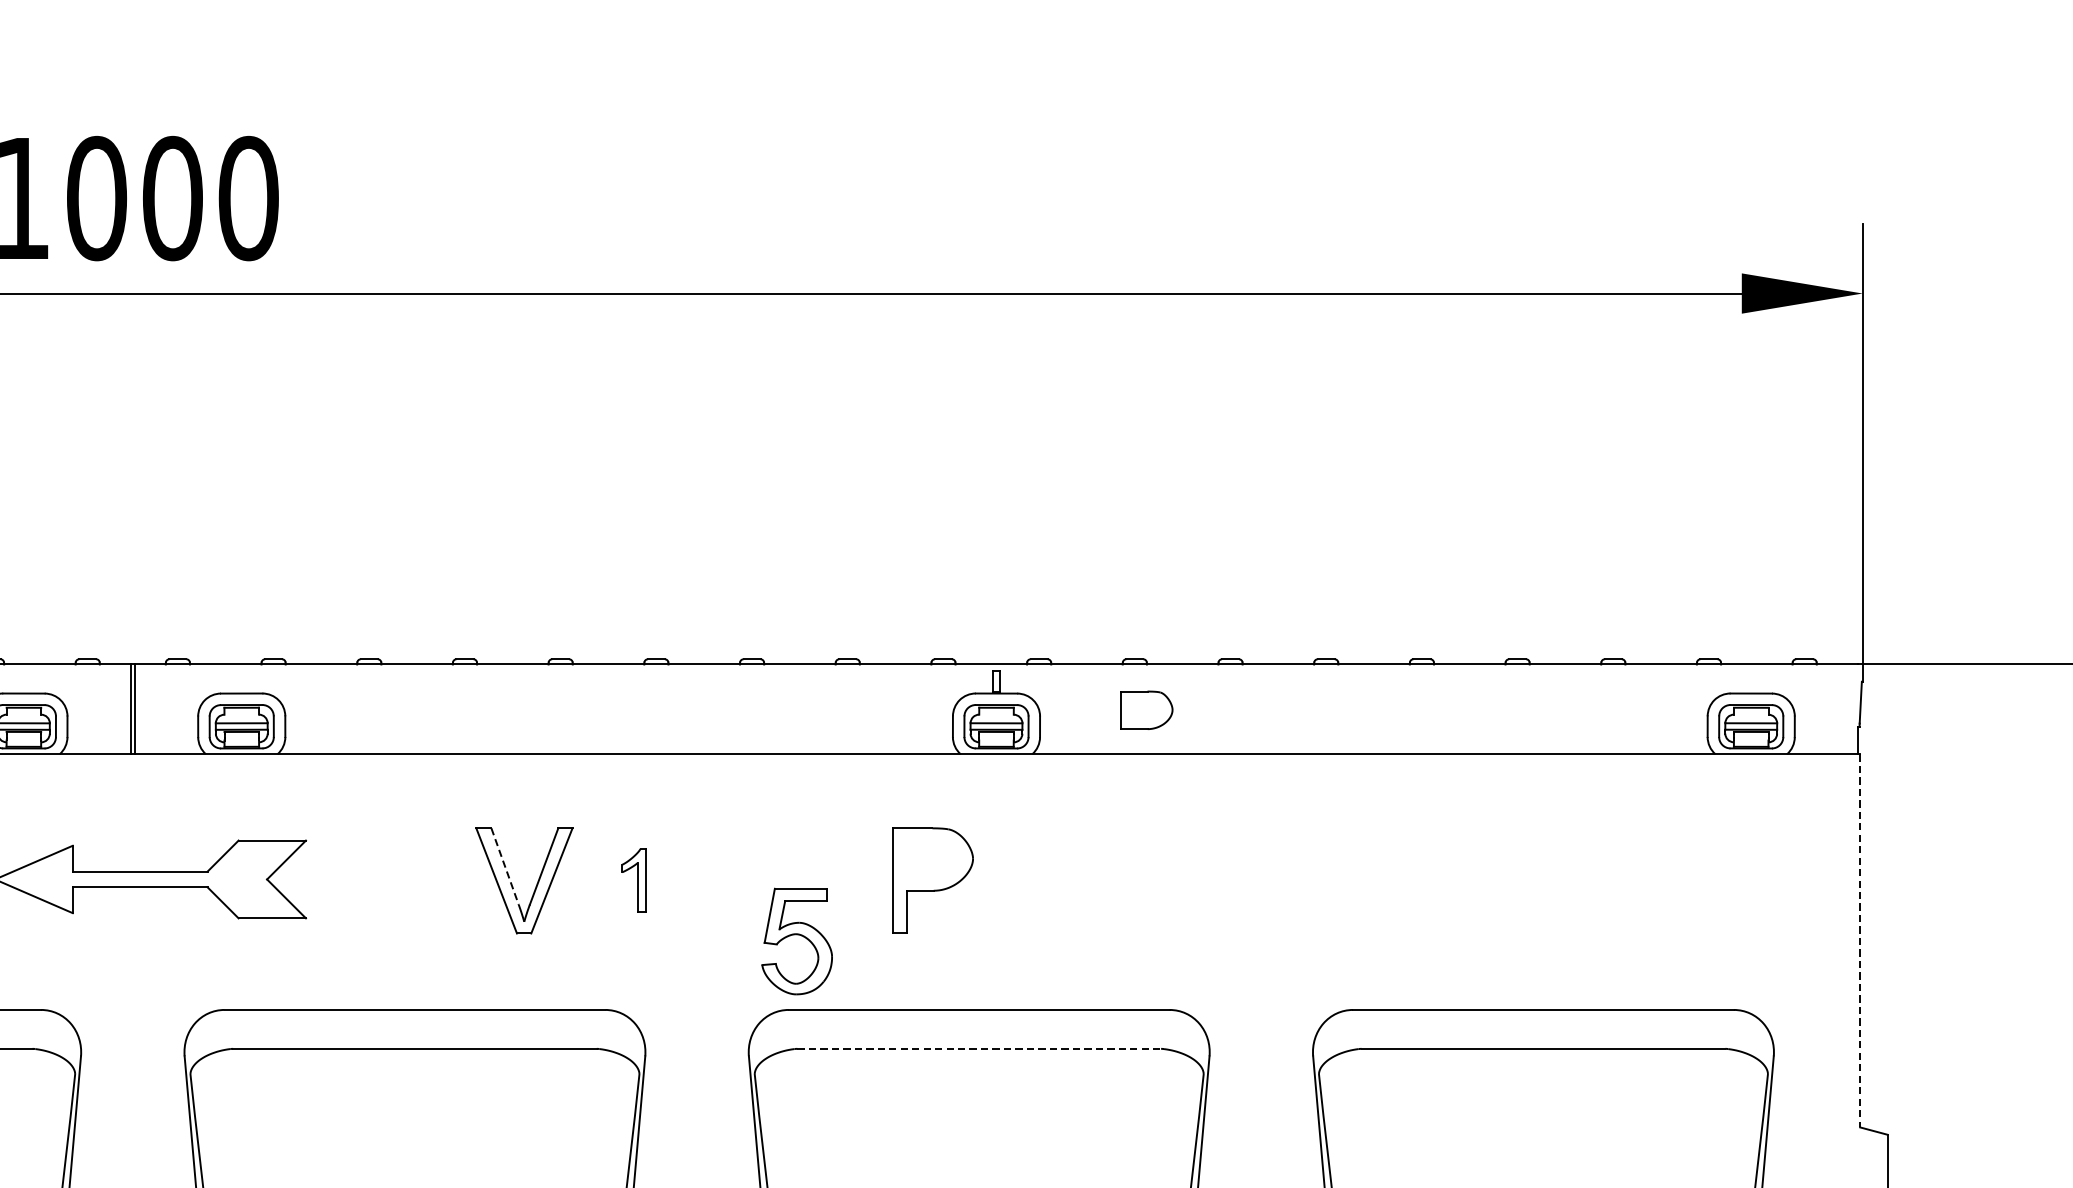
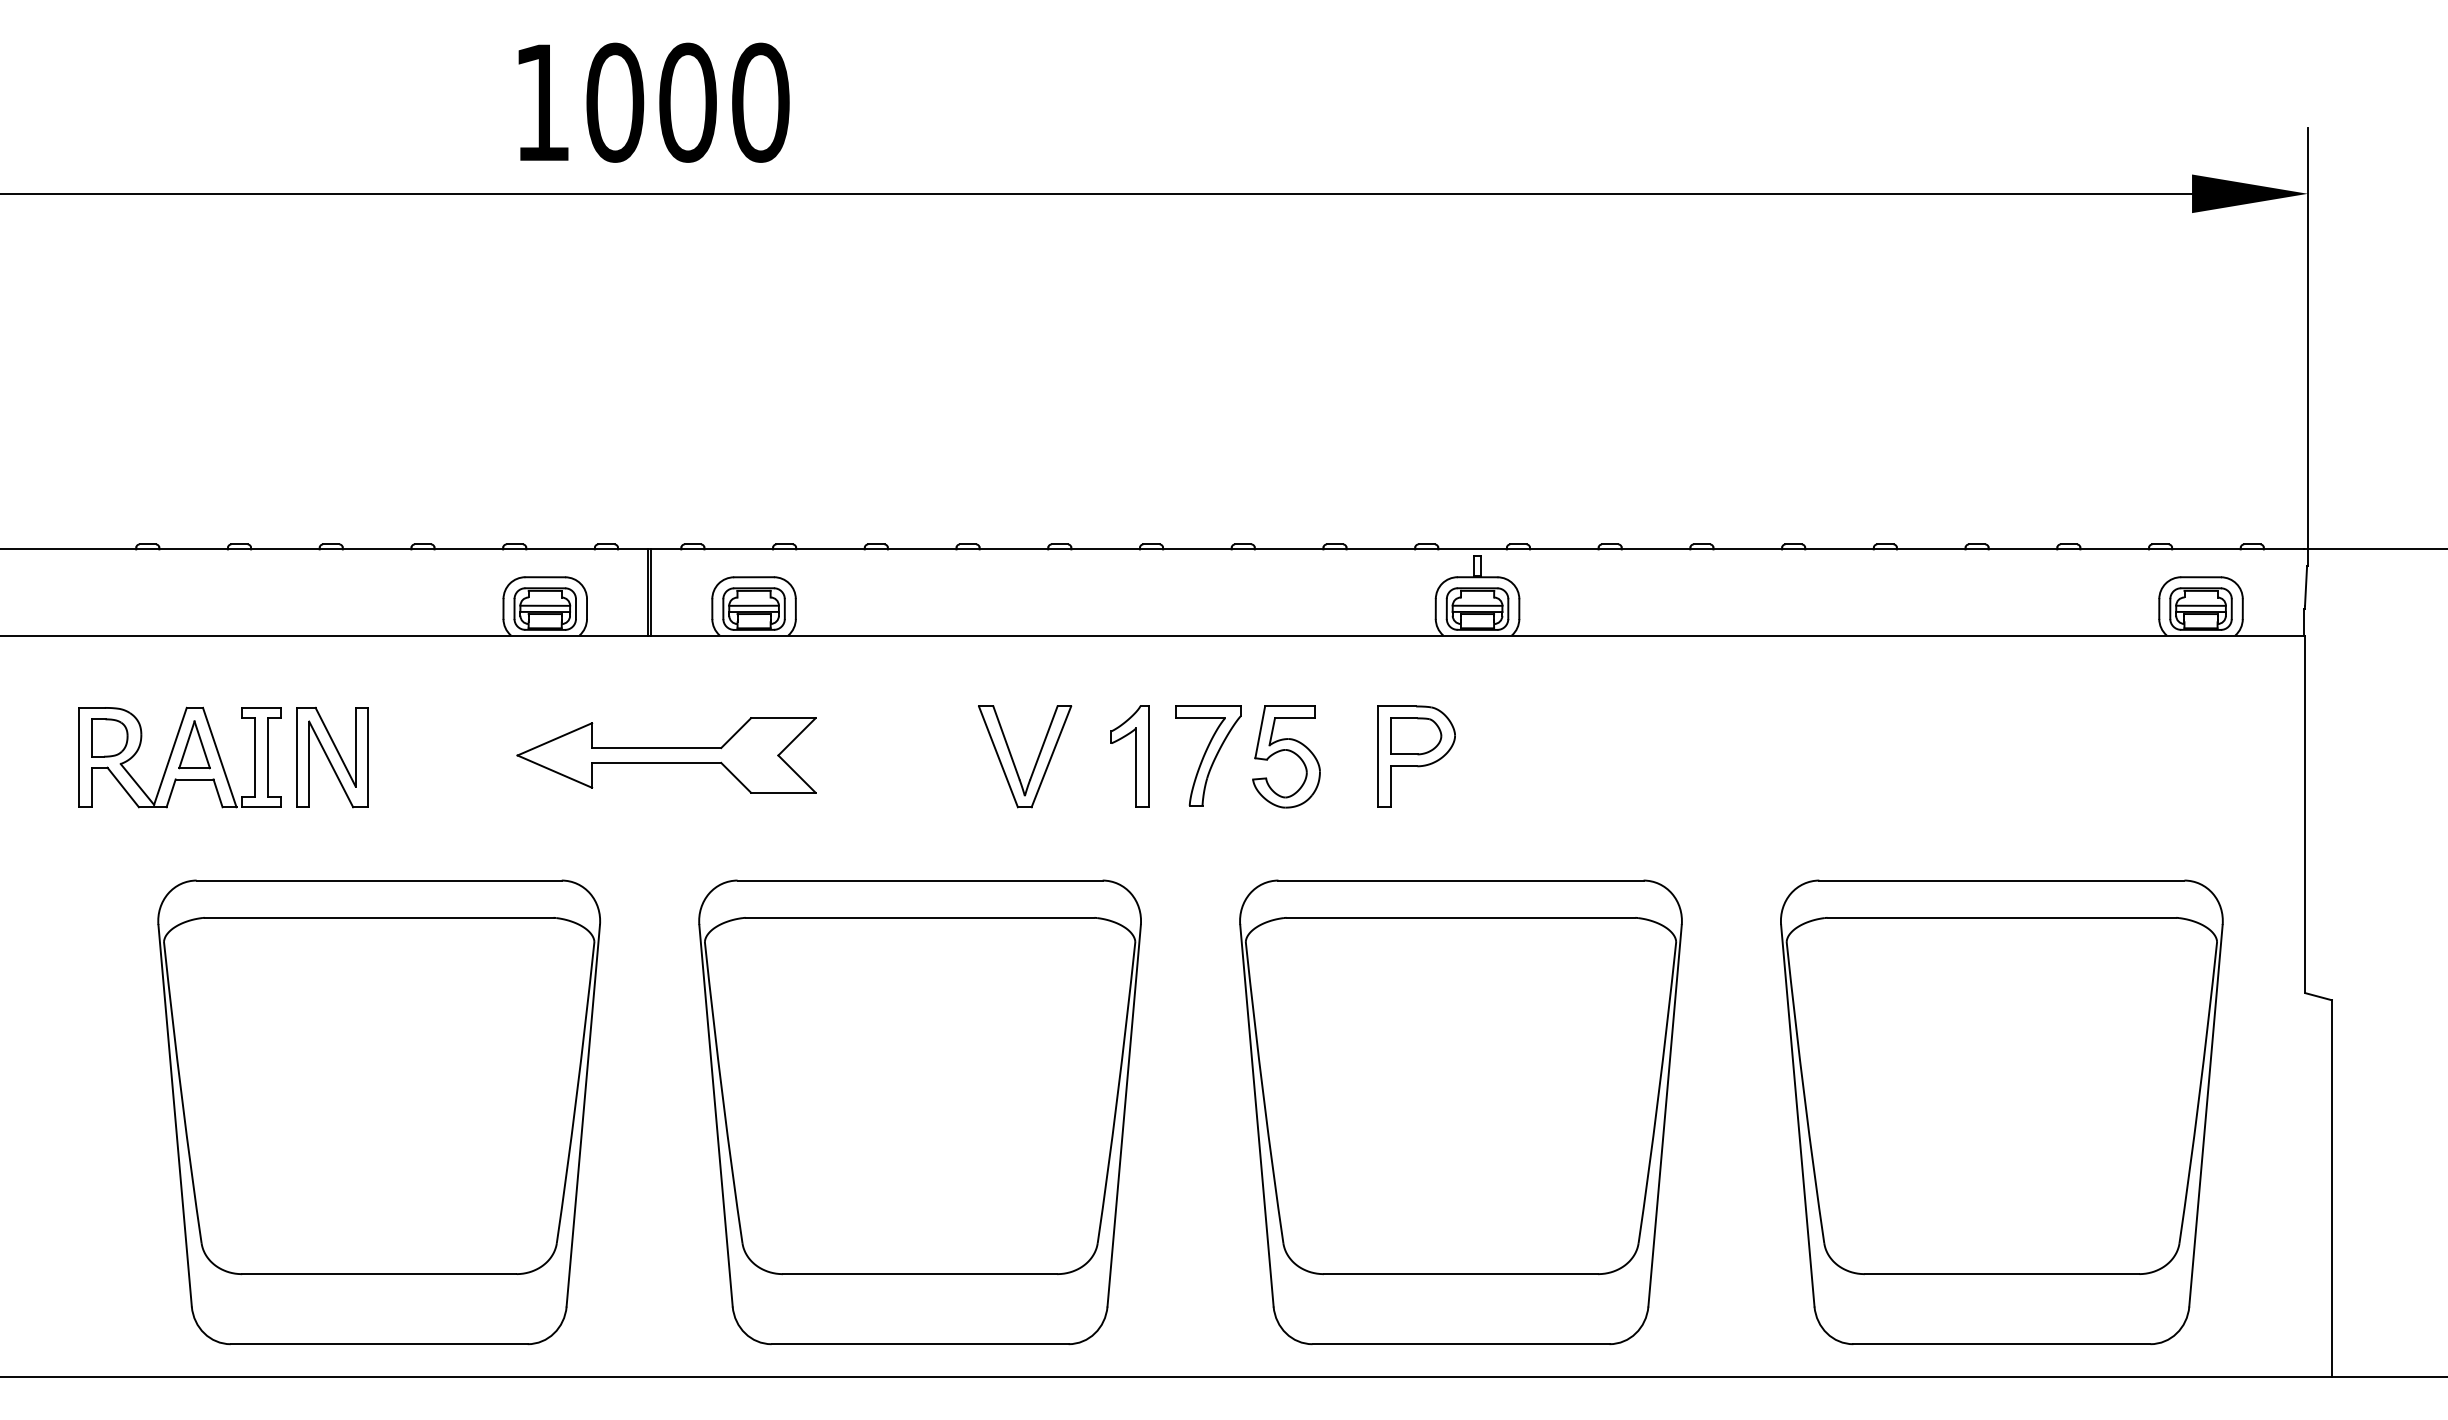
part: (1146, 710) -> (1416, 736), moved
line: (505, 866) -> (1006, 743), dashed -> solid
part: (715, 879) -> (1208, 755), added
part: (633, 880) -> (1129, 756), size x1.67
part: (797, 941) -> (1286, 756), moved
line: (1860, 941) -> (2305, 814), dashed -> solid
line: (979, 1048) -> (1461, 917), dashed -> solid

